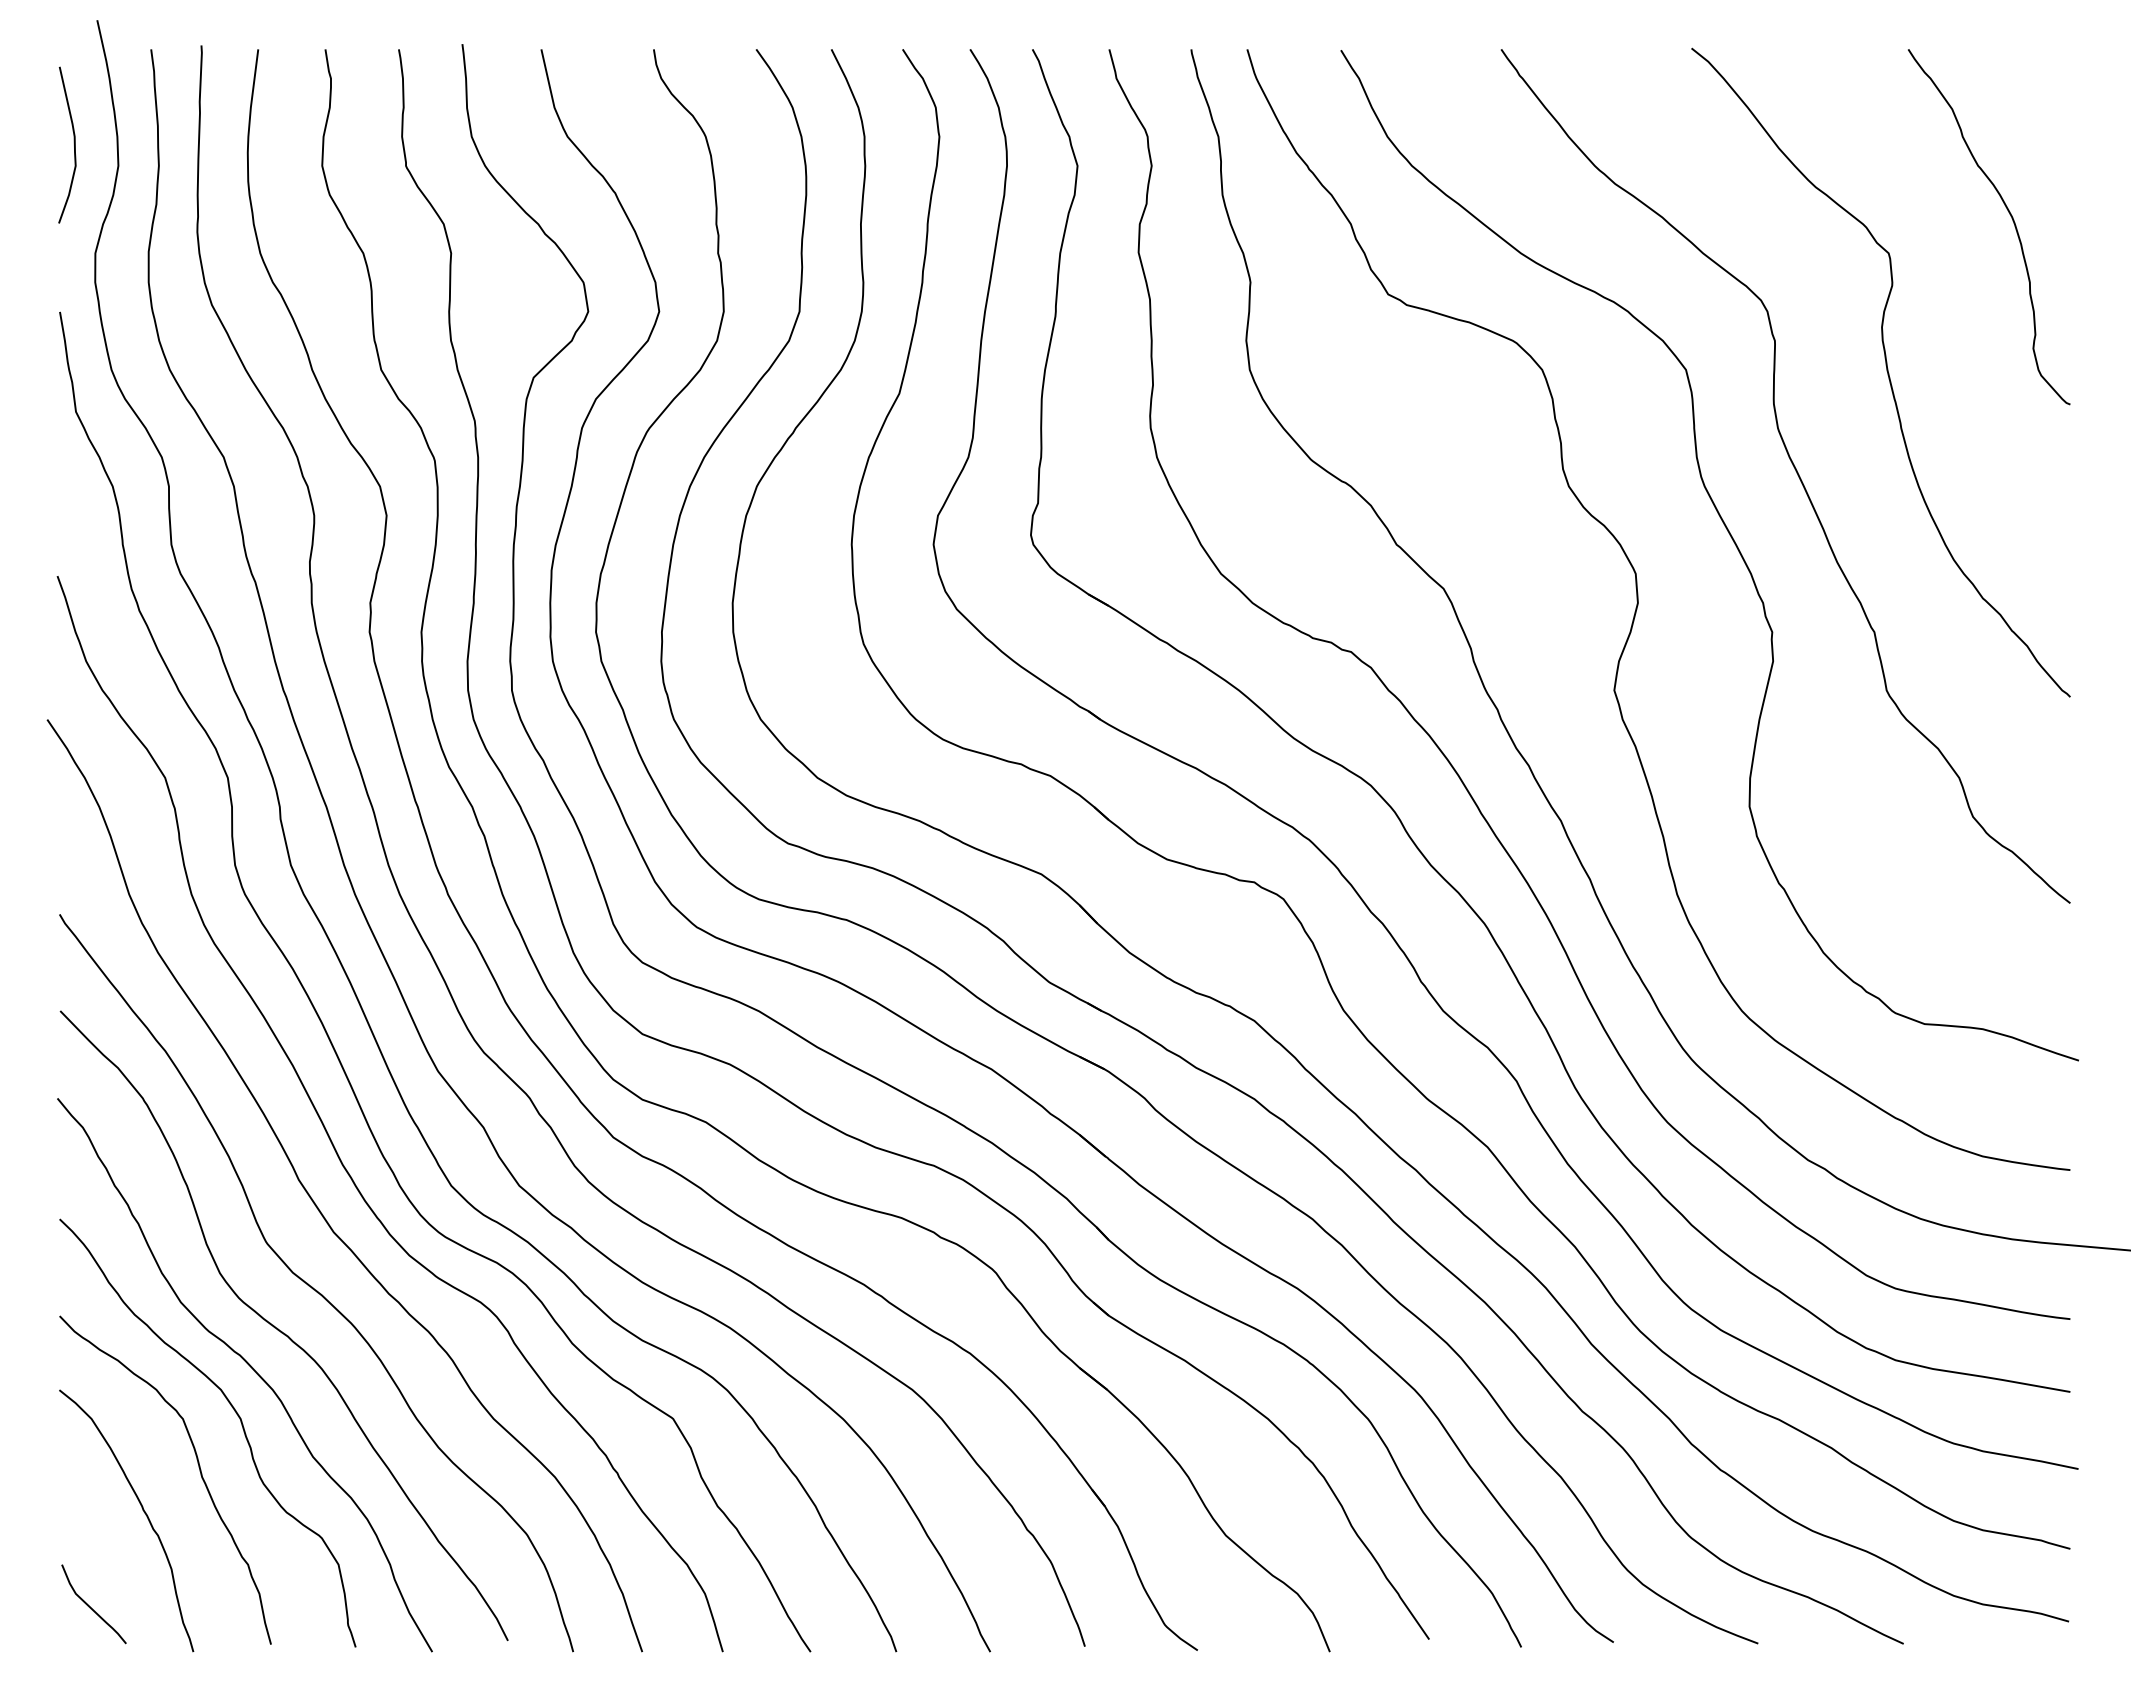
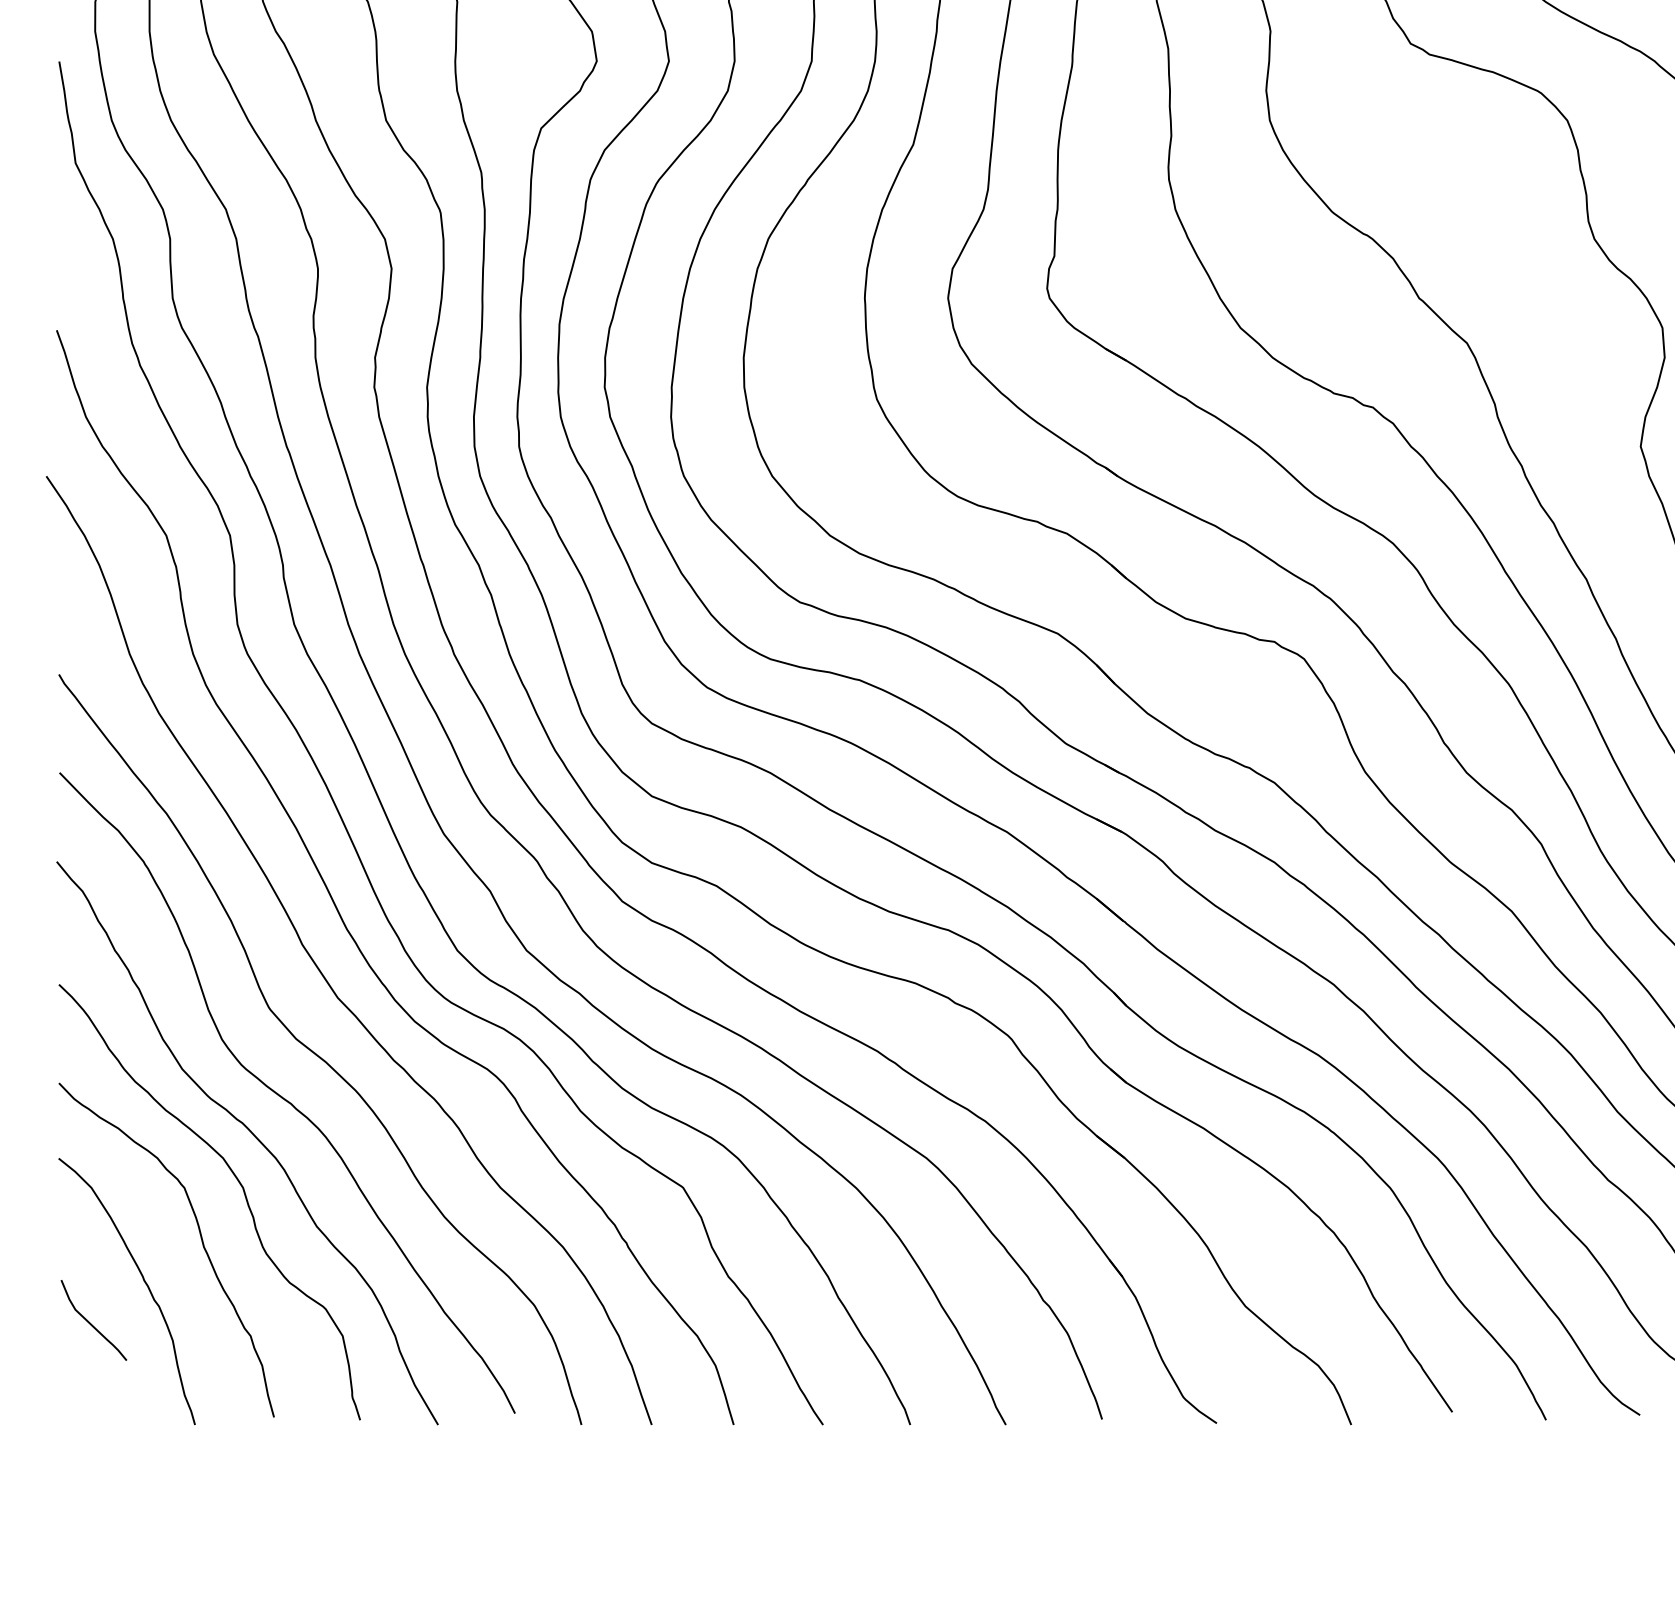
curve: (90, 1606) -> (90, 1322), moved

